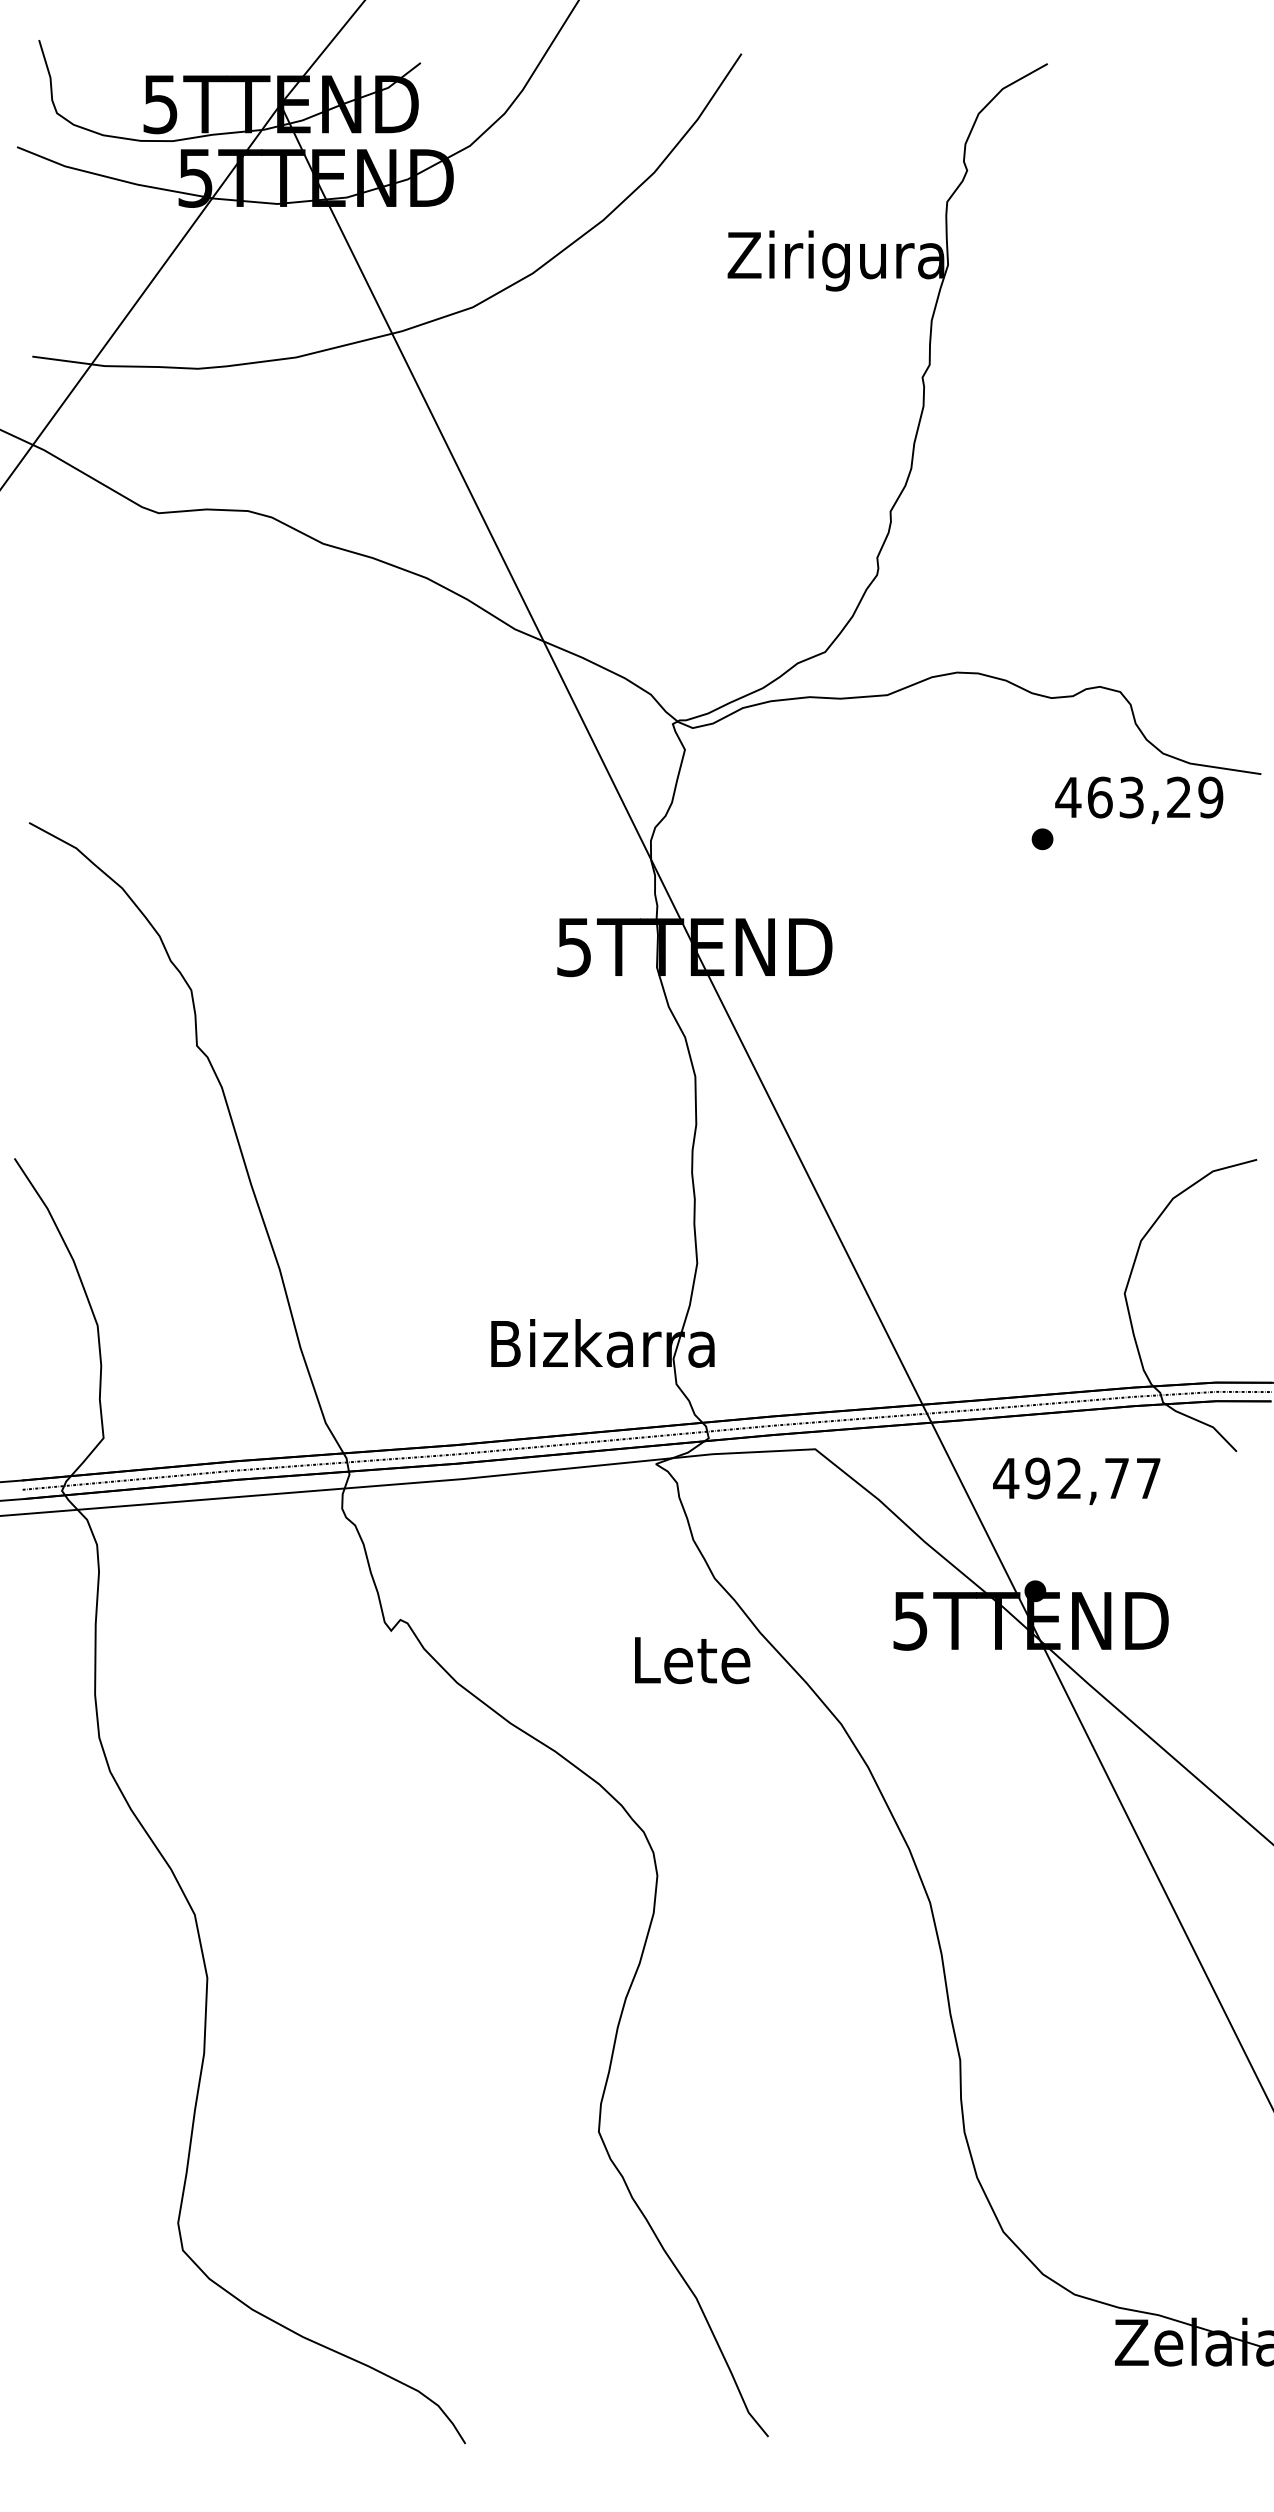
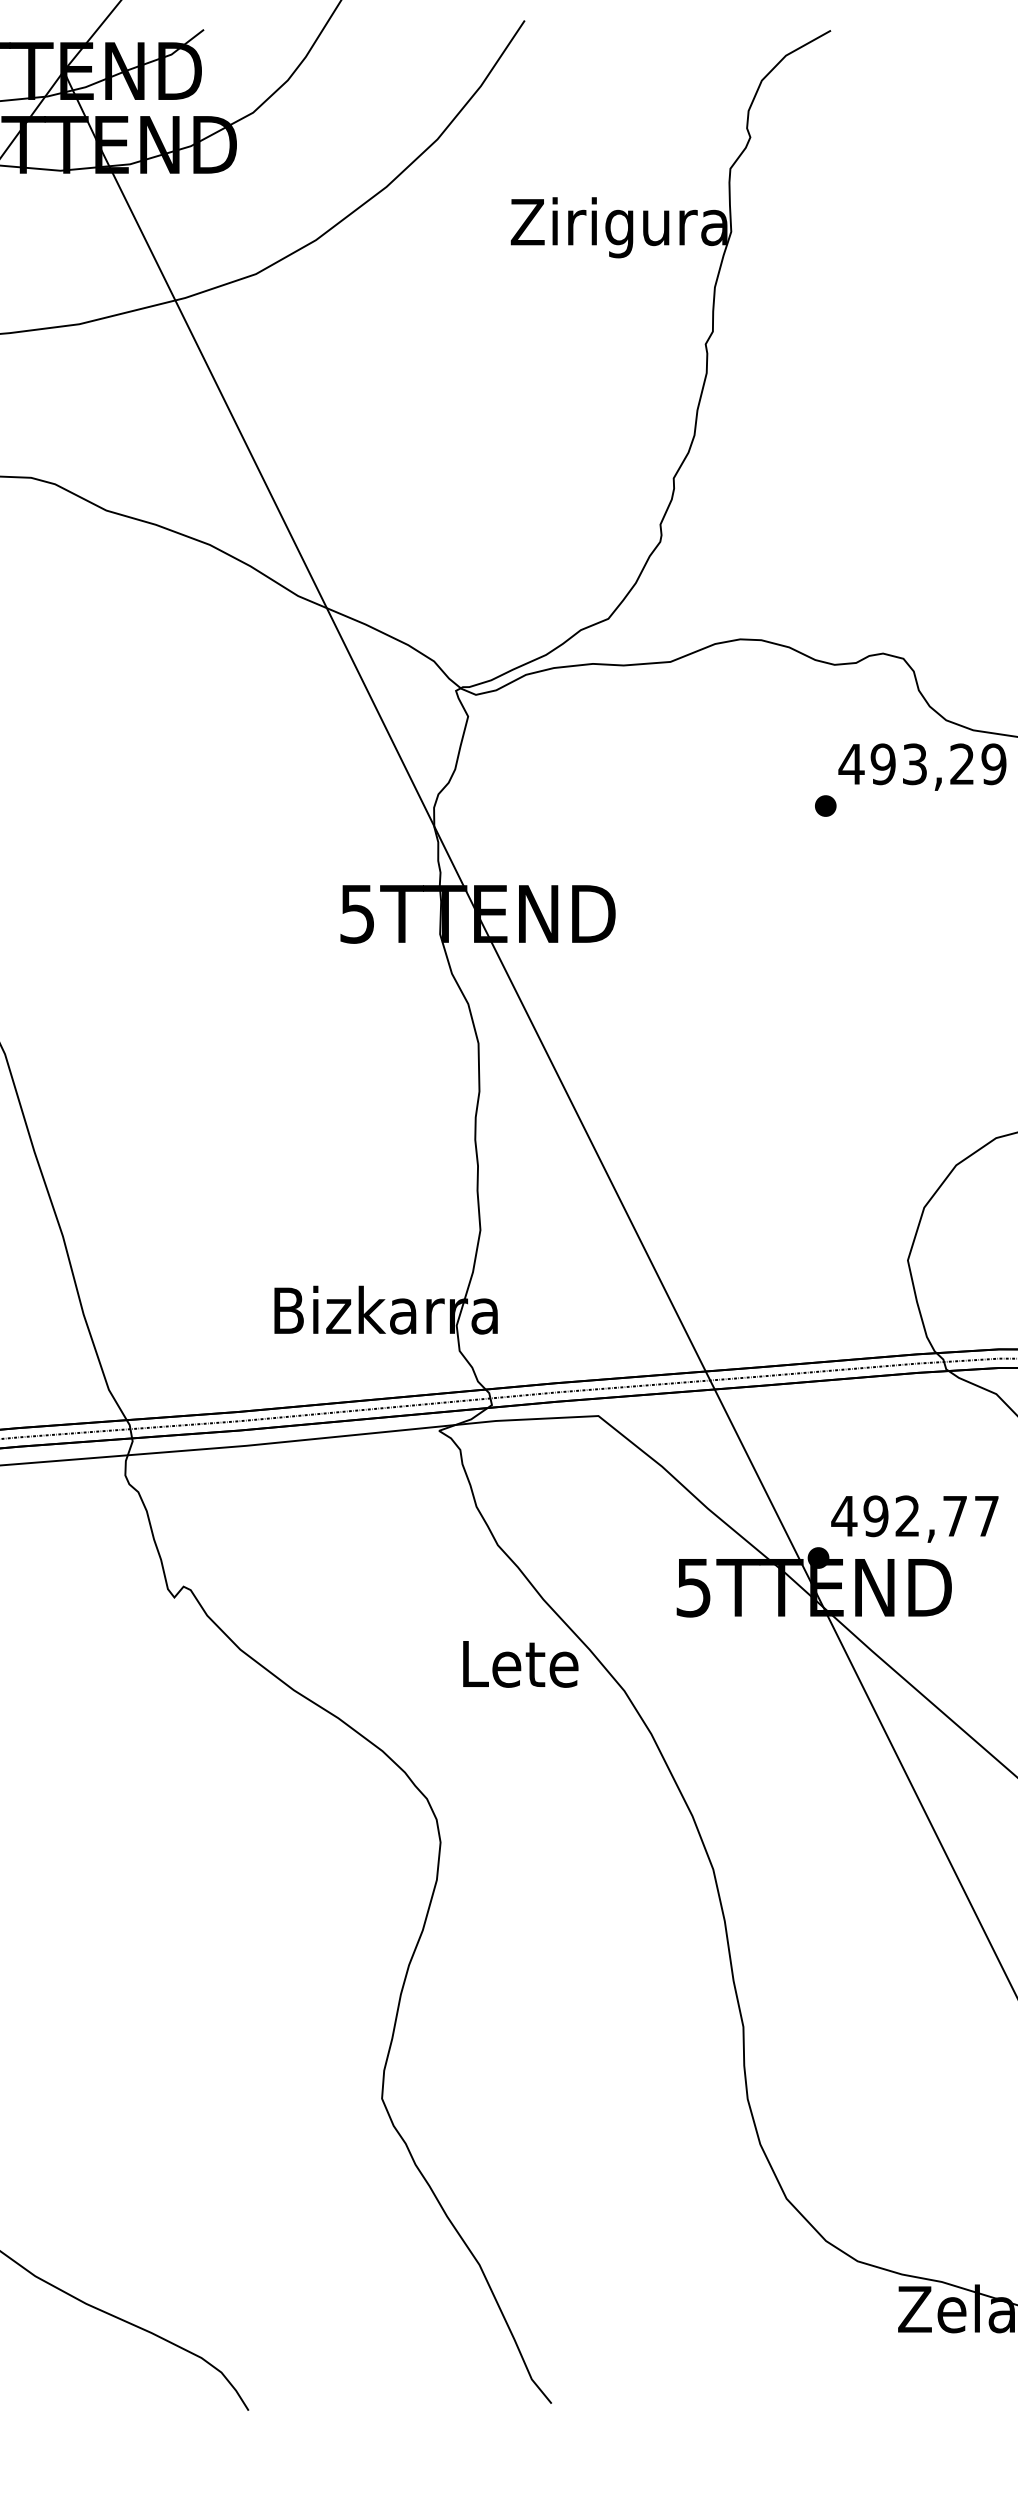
text: (1099, 797) -> (882, 764), 463,29 -> 493,29
text: (1076, 1480) -> (914, 1518), moved
text: (692, 1660) -> (520, 1664), moved

